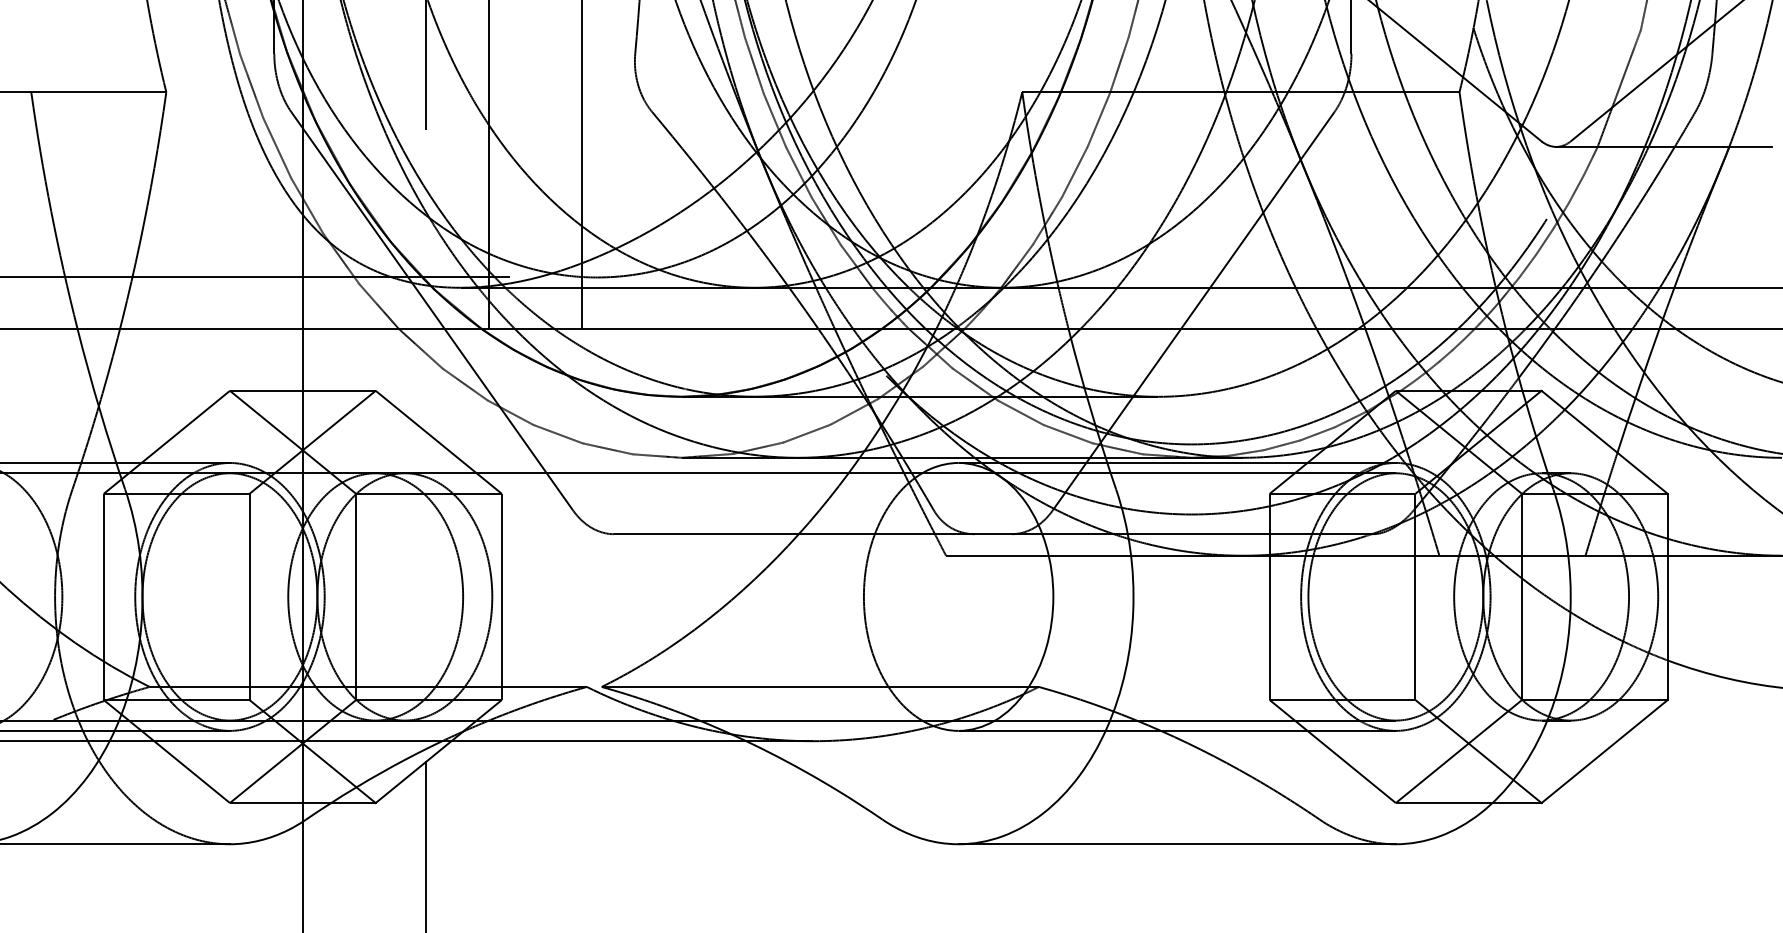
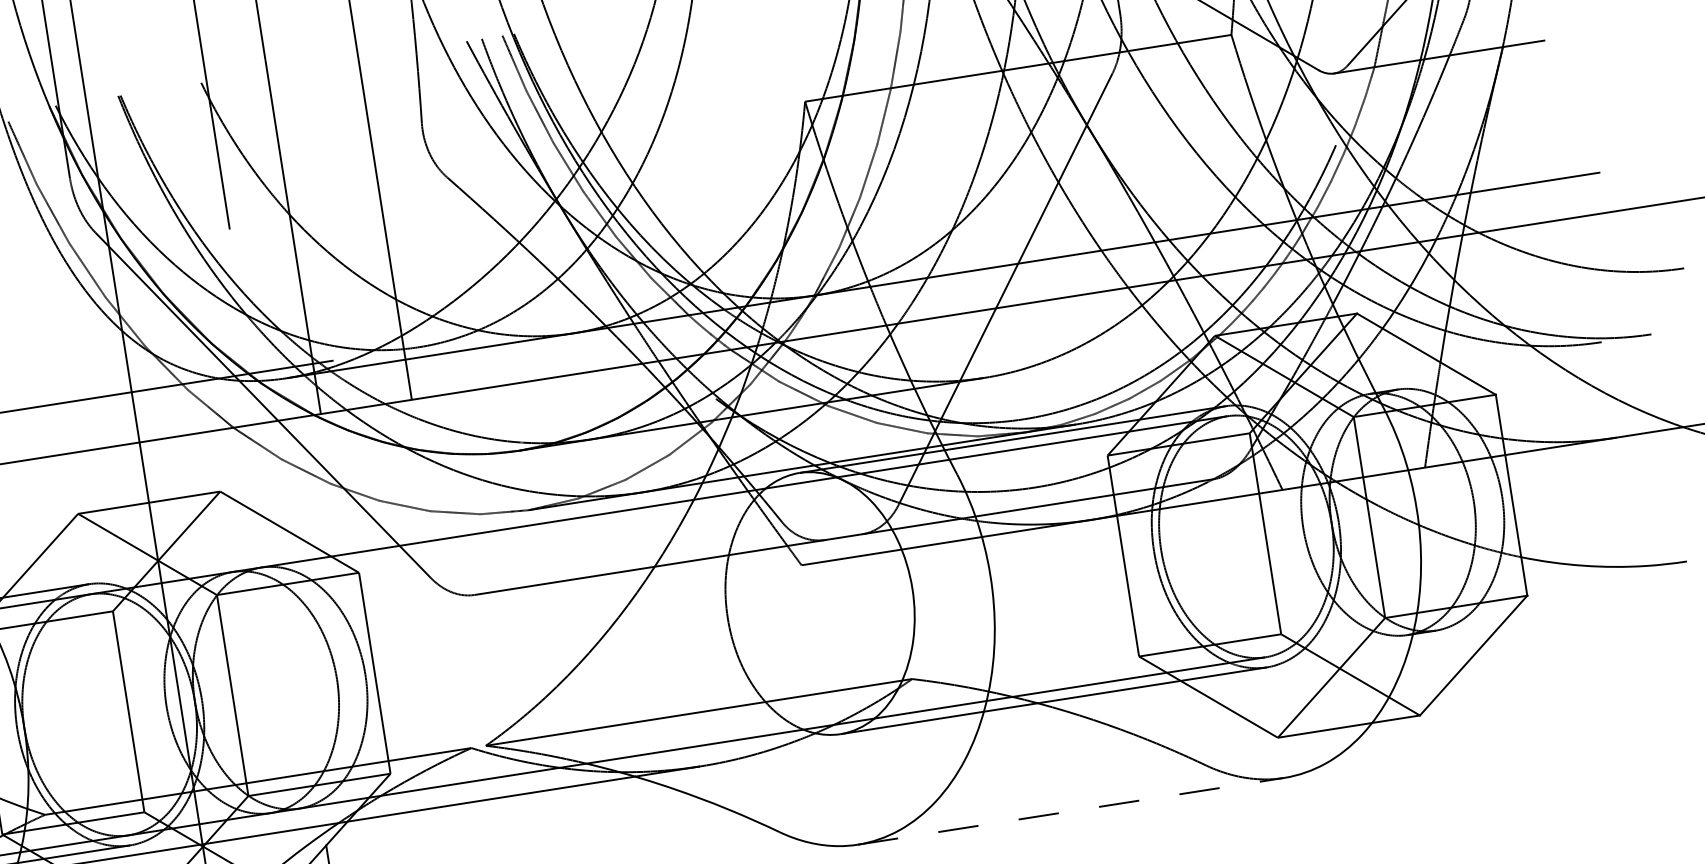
line: (1177, 844) -> (1071, 811), solid -> dashed

